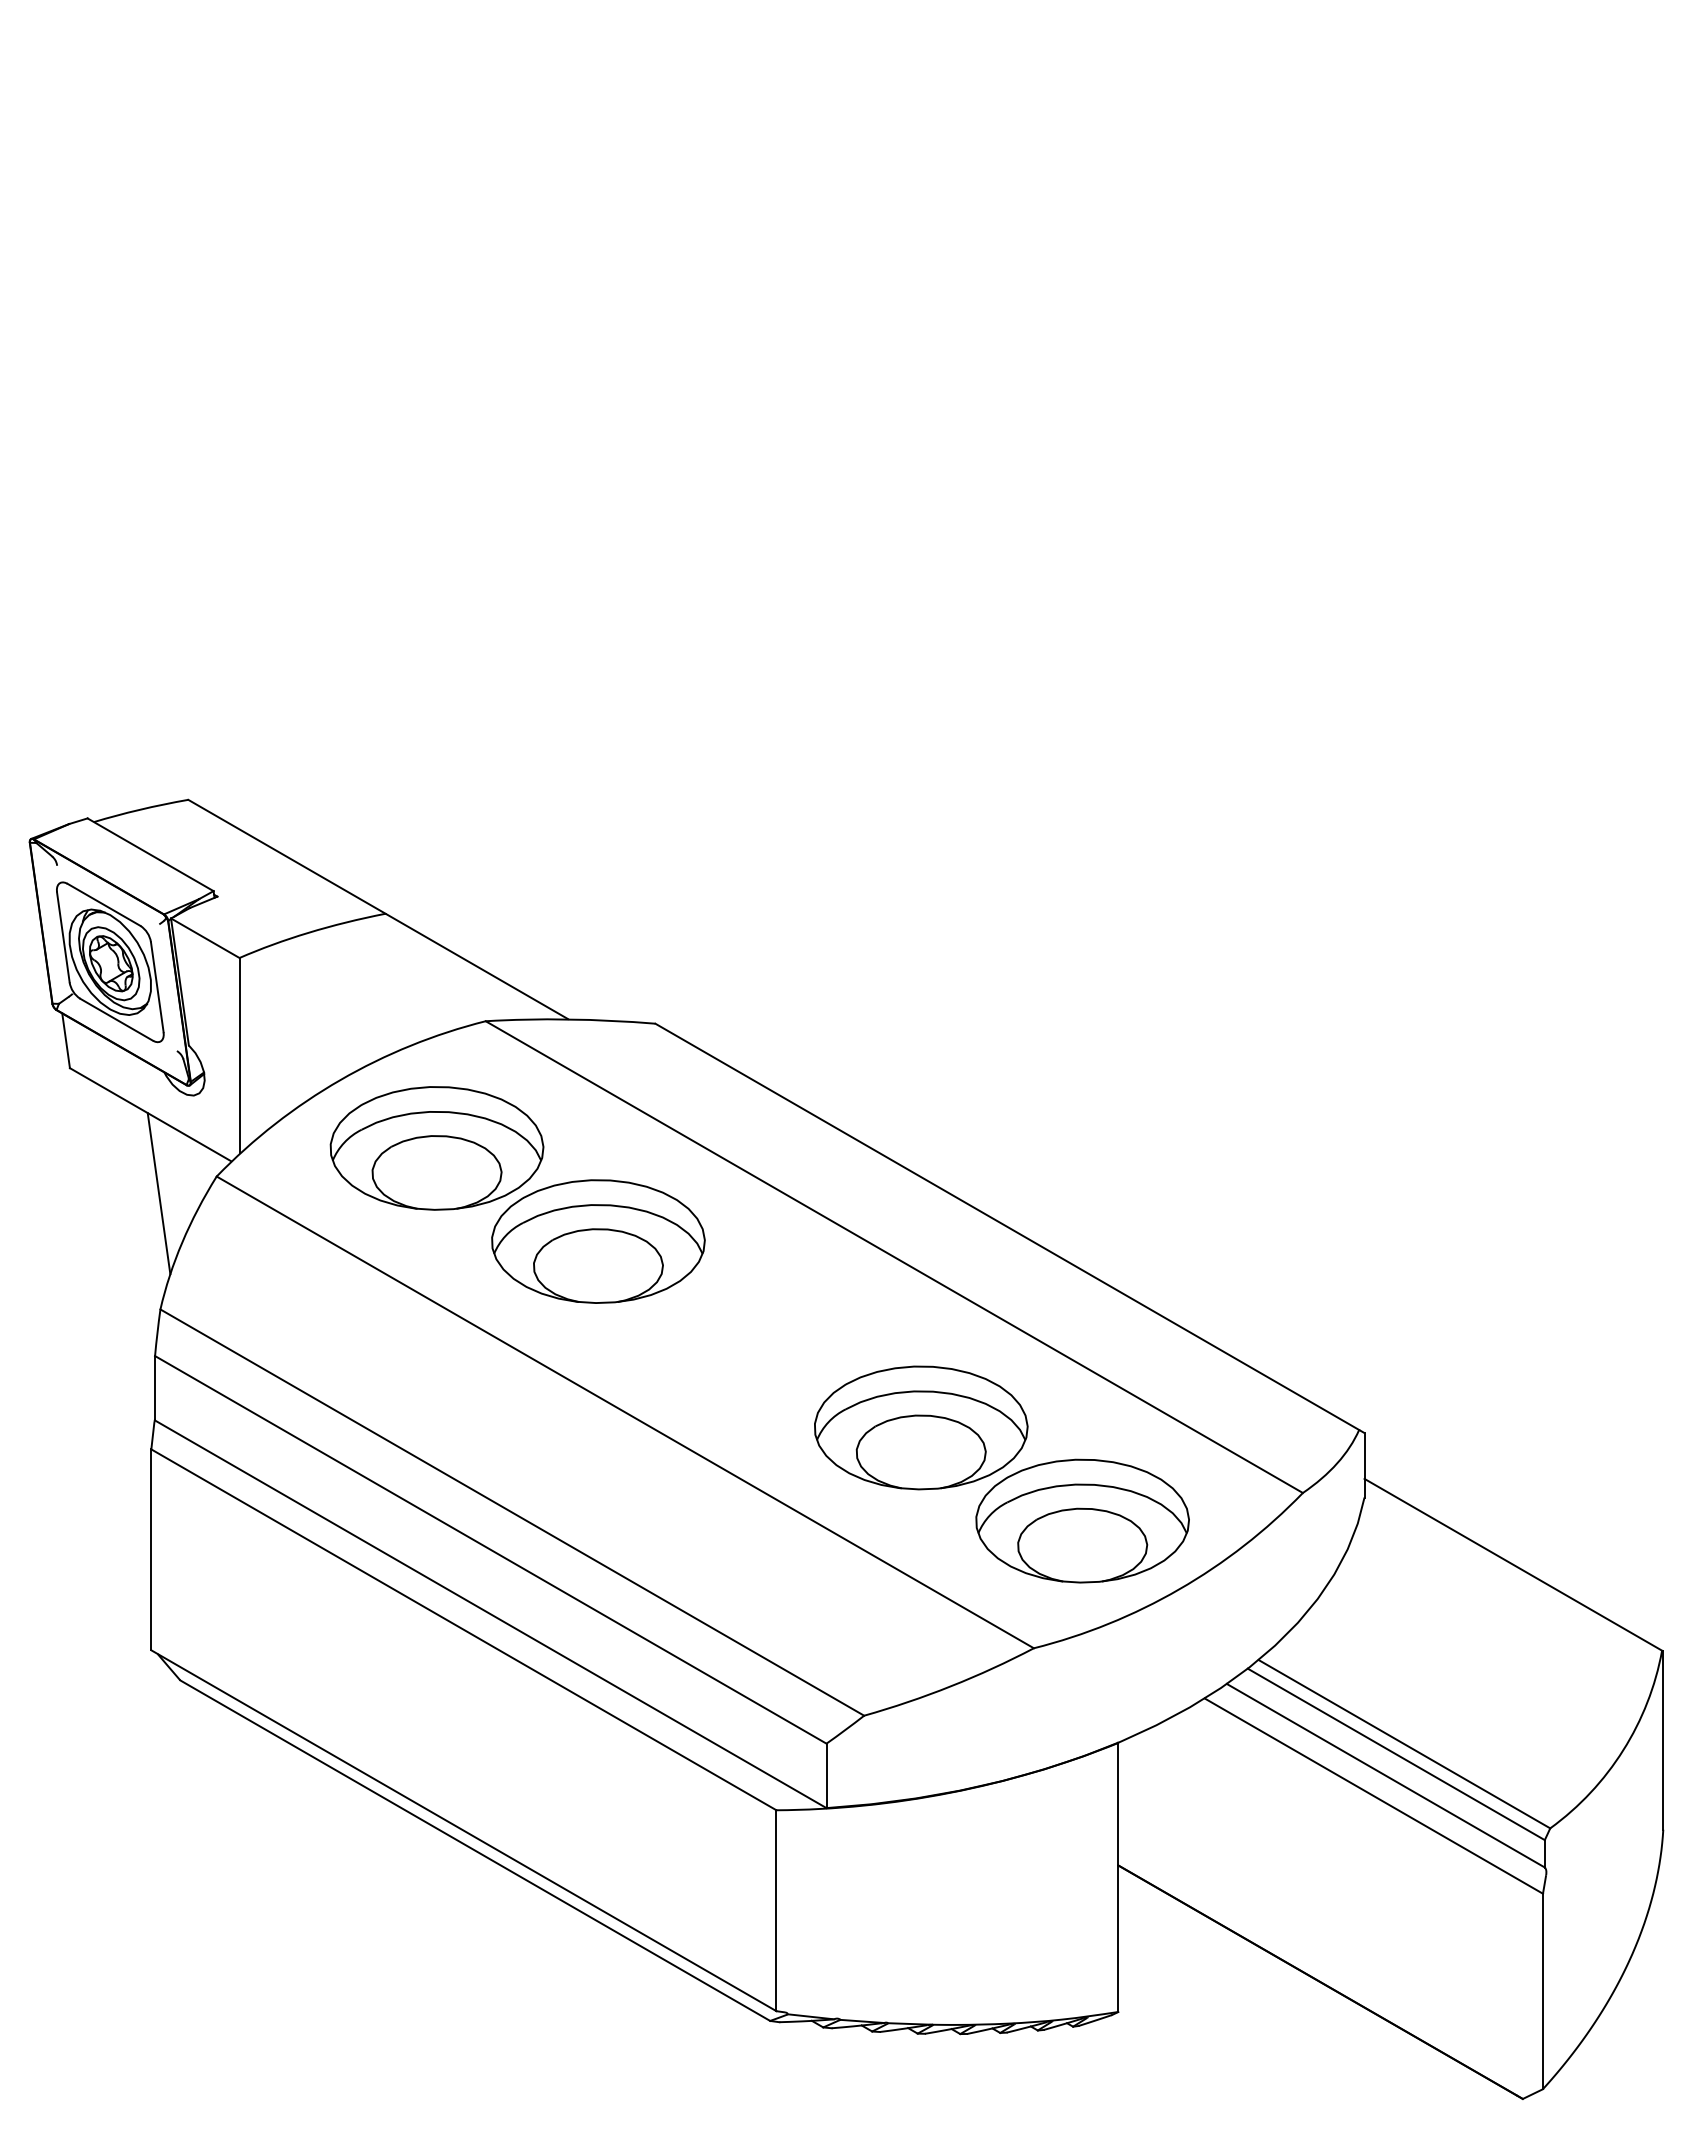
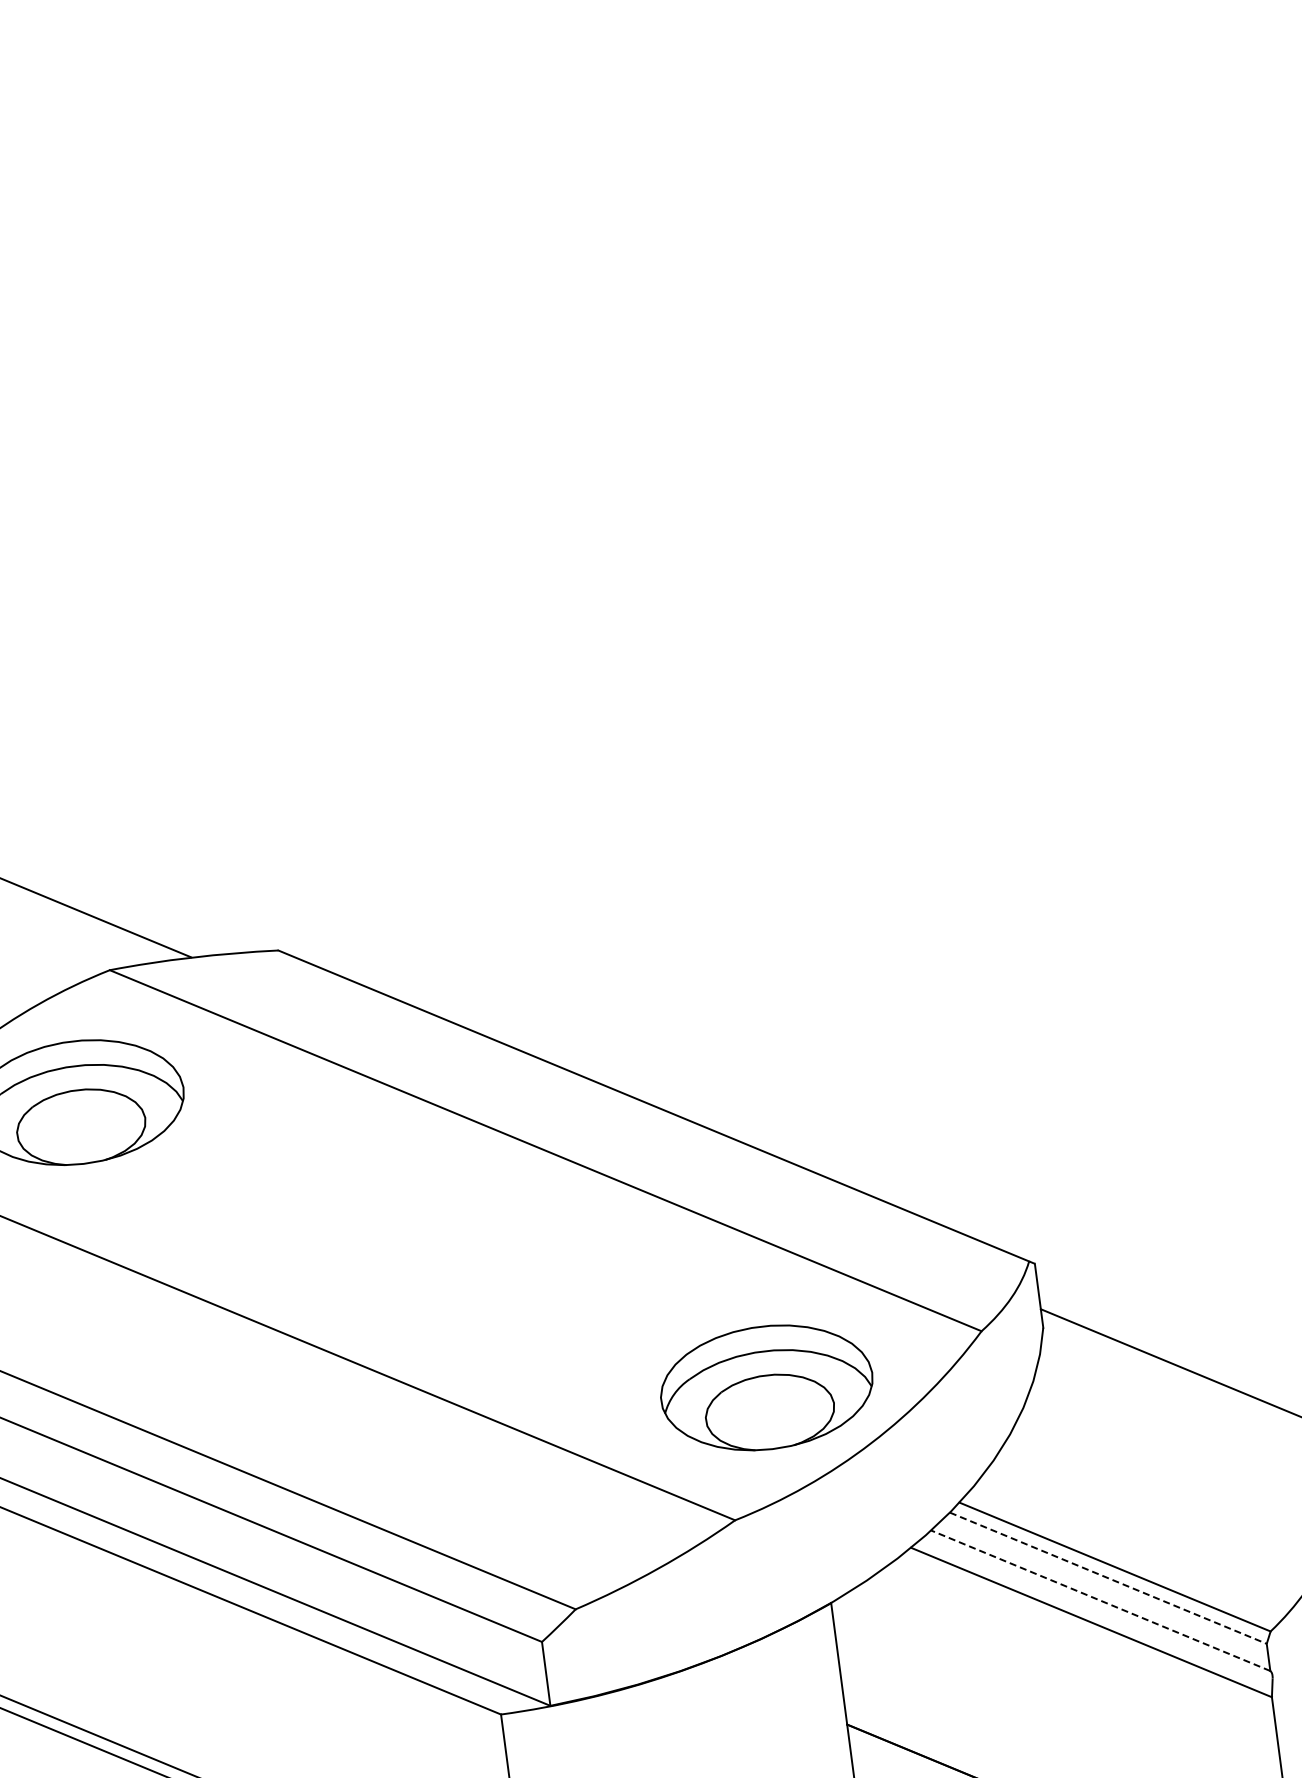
part: (598, 1241) -> (250, 1173), removed
part: (921, 1427) -> (594, 1316), removed
line: (1396, 1754) -> (1108, 1578), solid -> dashed
line: (1385, 1775) -> (1100, 1600), solid -> dashed

